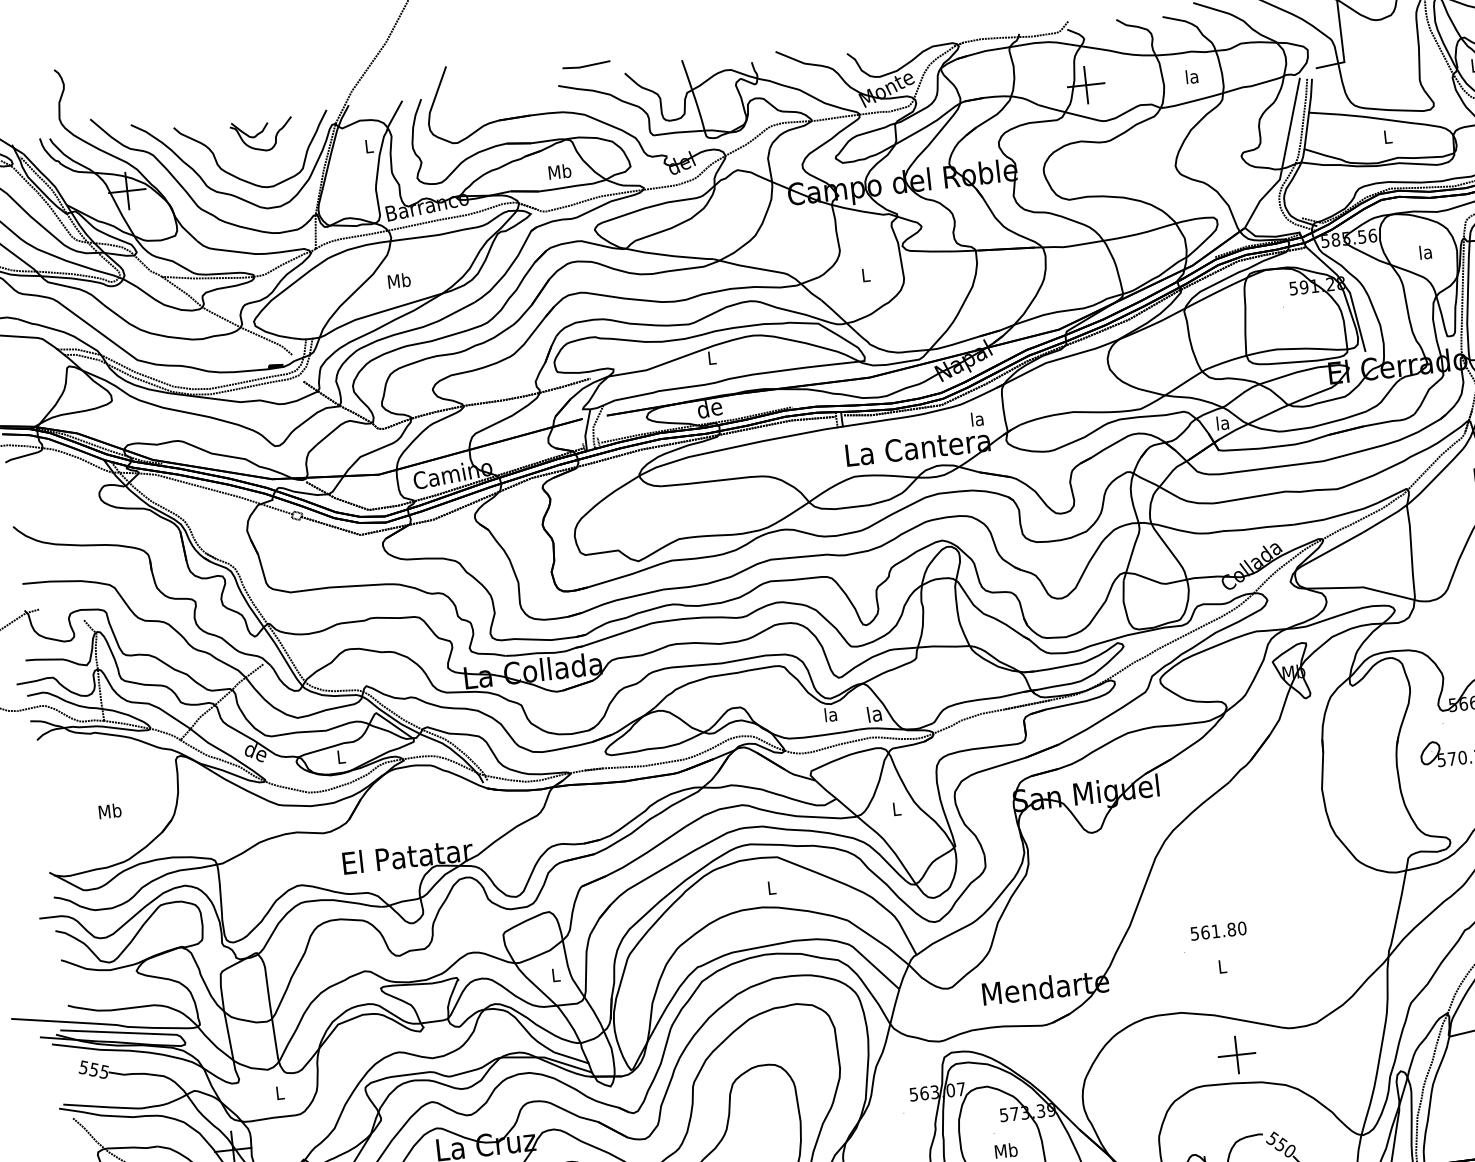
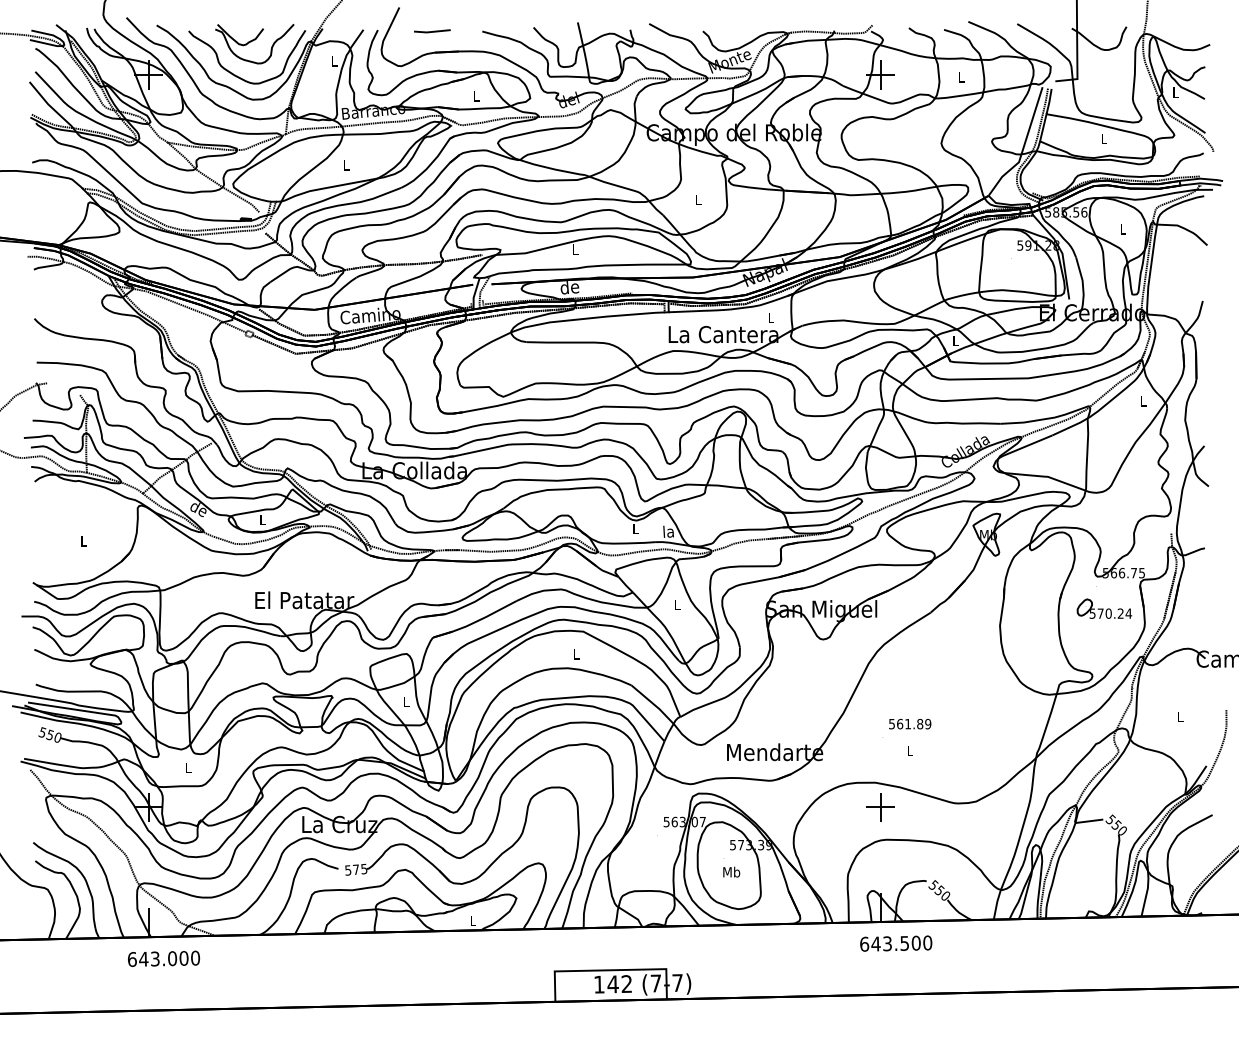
line: (586, 65) -> (432, 31), moved
text: (1191, 77) -> (960, 77), la -> L
part: (261, 135) -> (254, 44), size x1.67
text: (559, 171) -> (476, 96), Mb -> L
text: (1425, 252) -> (1122, 229), la -> L
text: (398, 279) -> (345, 164), Mb -> L
text: (976, 418) -> (770, 317), la -> L
text: (1222, 422) -> (955, 340), la -> L
text: (830, 714) -> (635, 528), la -> L
text: (109, 811) -> (83, 541), Mb -> L
text: (1242, 928) -> (928, 724), 561.80 -> 561.89
part: (1236, 1055) -> (880, 807), moved
text: (103, 1071) -> (57, 737), 555 -> 550

